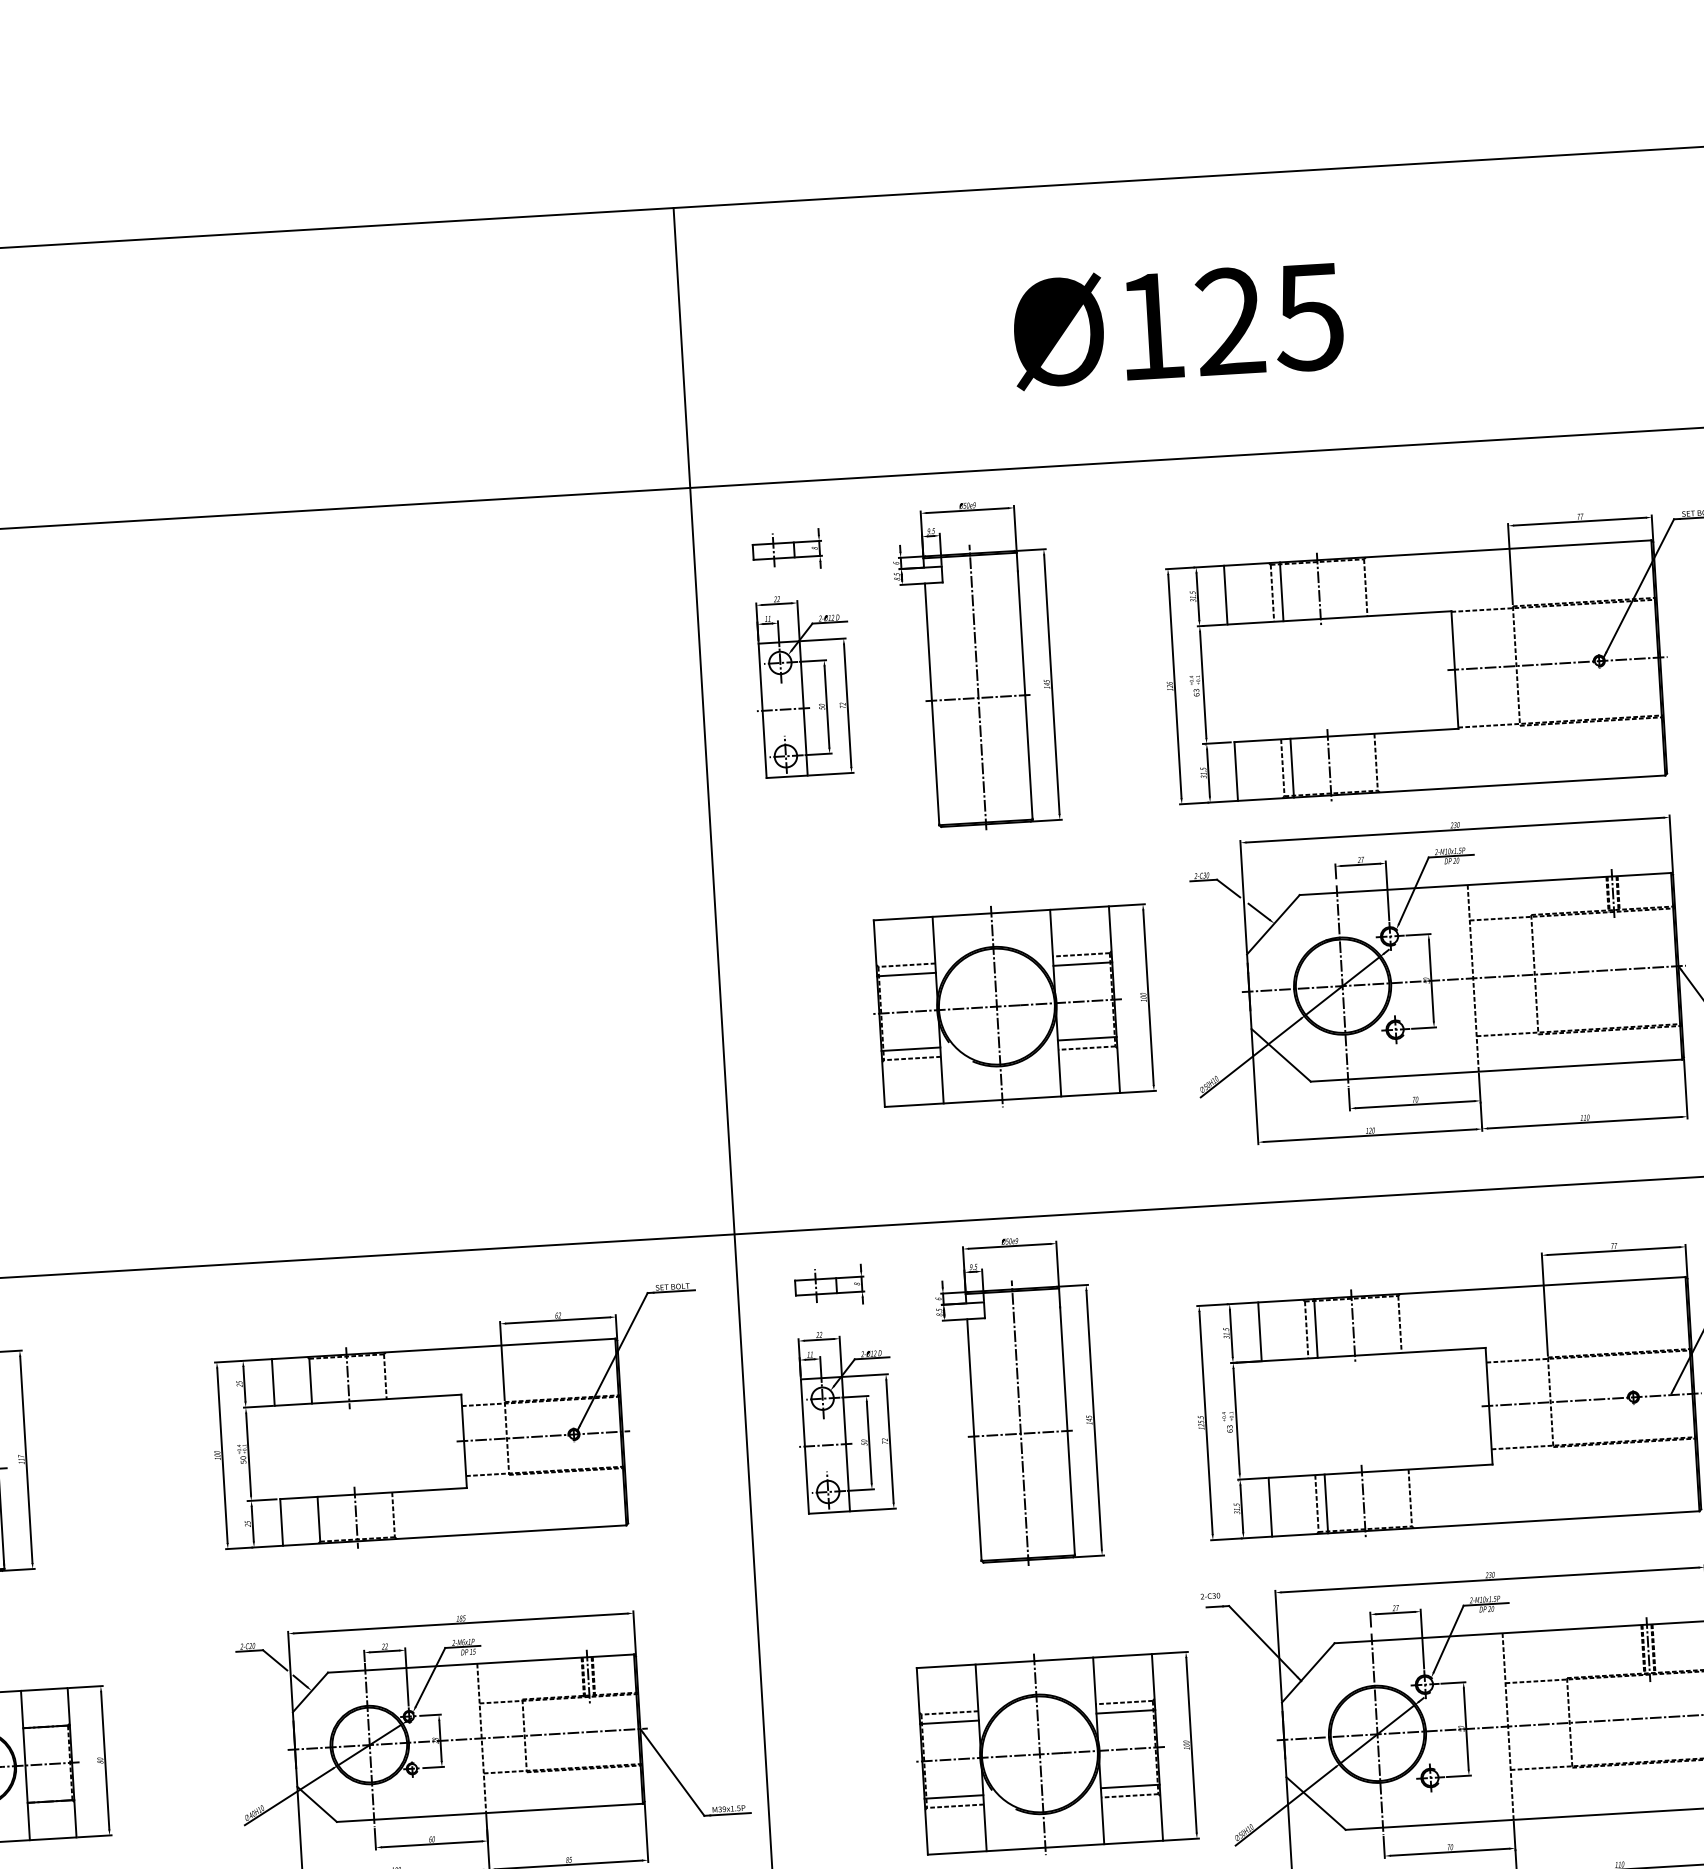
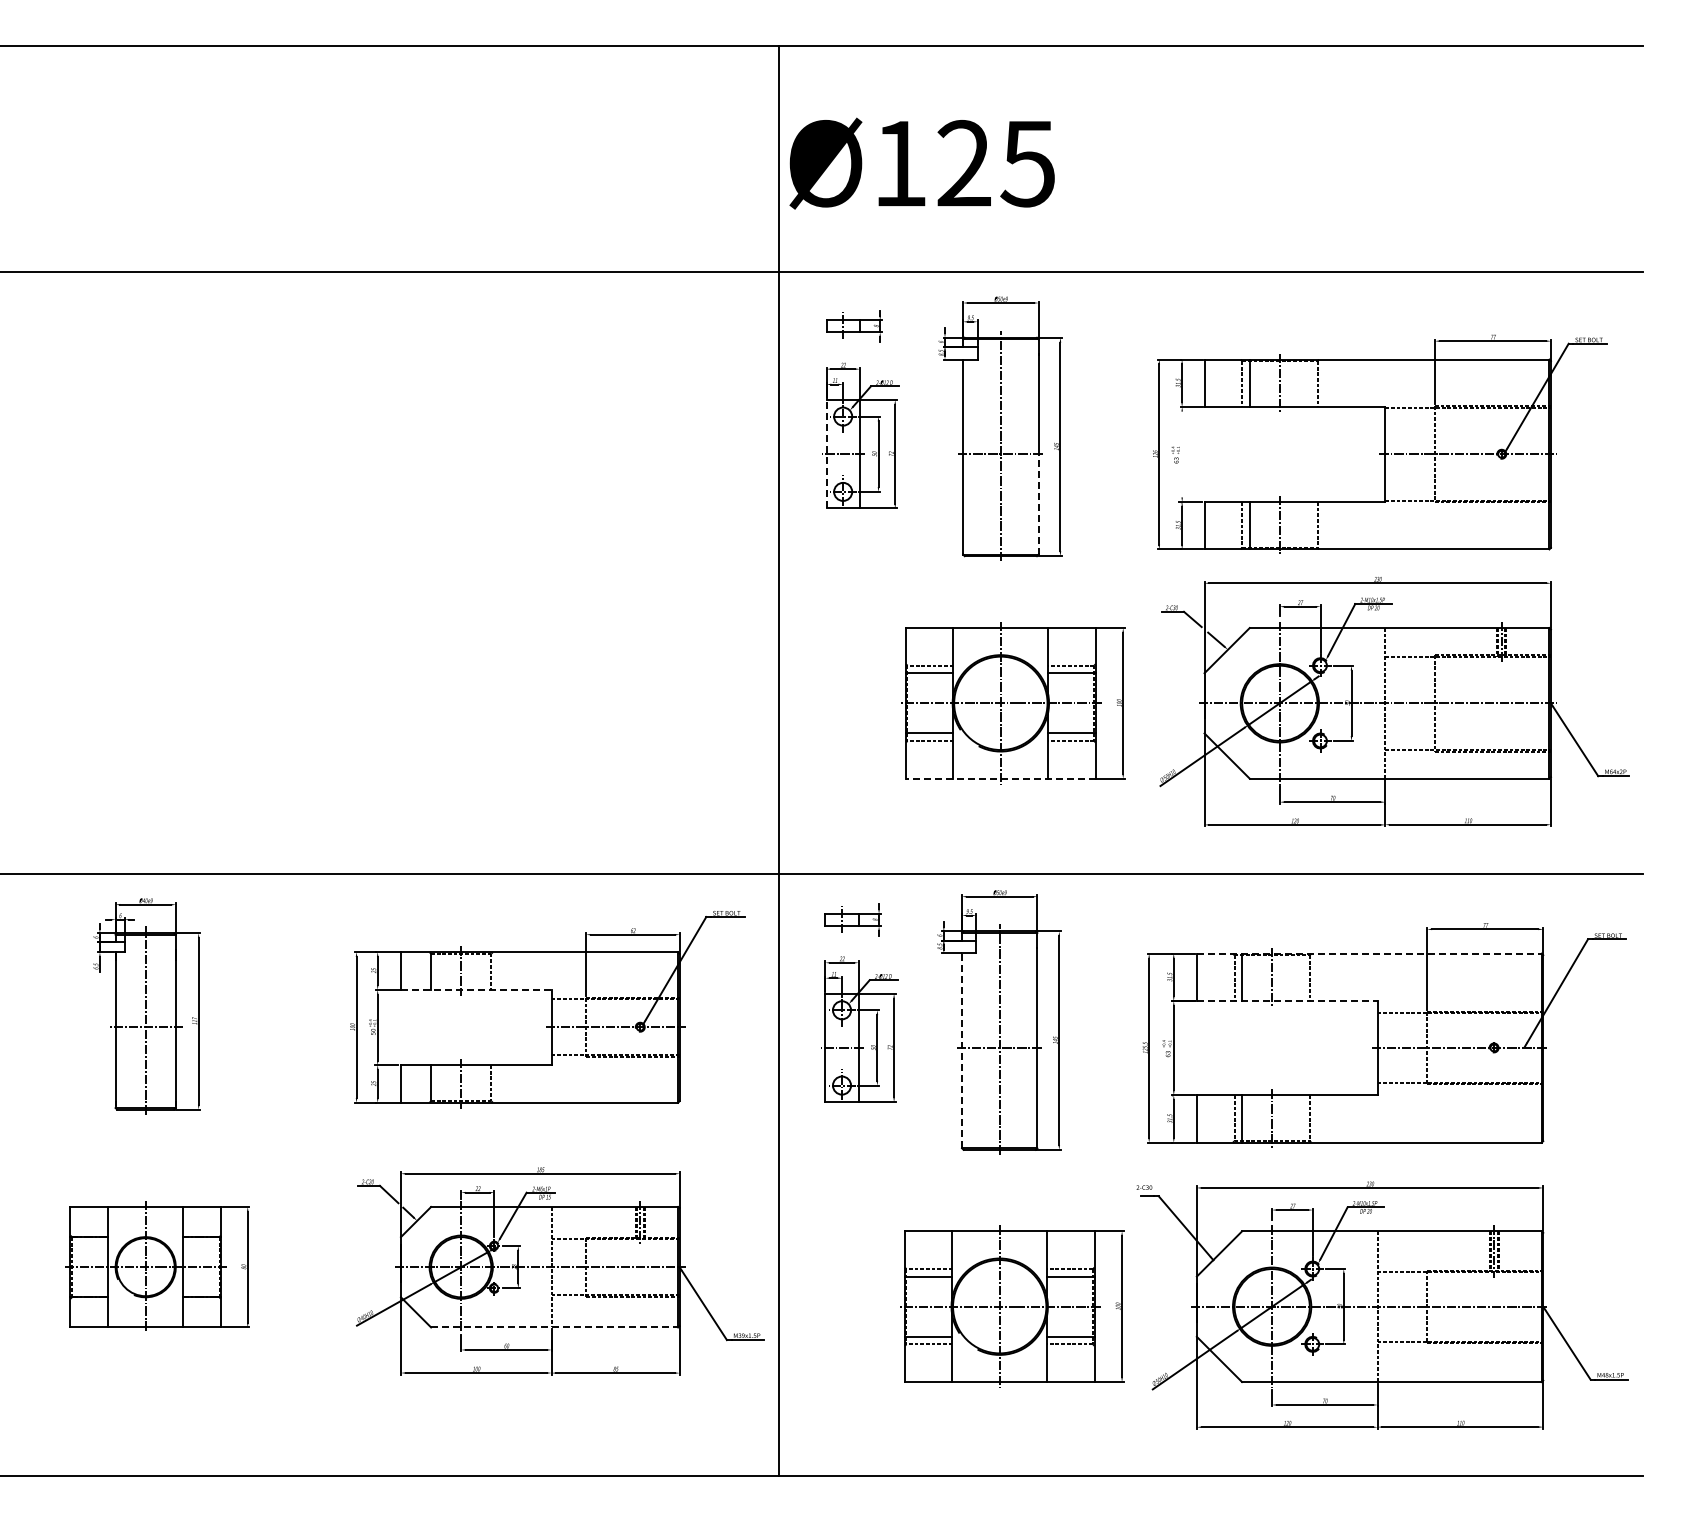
text: (1177, 324) -> (921, 163), moved
line: (1203, 684) -> (1182, 454), removed
line: (762, 709) -> (826, 453), solid -> dashed
line: (1028, 756) -> (1038, 503), solid -> dashed
line: (1001, 1099) -> (1000, 778), solid -> dashed
line: (1472, 1289) -> (1369, 953), solid -> dashed
line: (1374, 1355) -> (1287, 1001), solid -> dashed
line: (368, 1399) -> (476, 989), solid -> dashed
line: (974, 1439) -> (962, 1050), solid -> dashed
line: (491, 1812) -> (555, 1327), solid -> dashed

